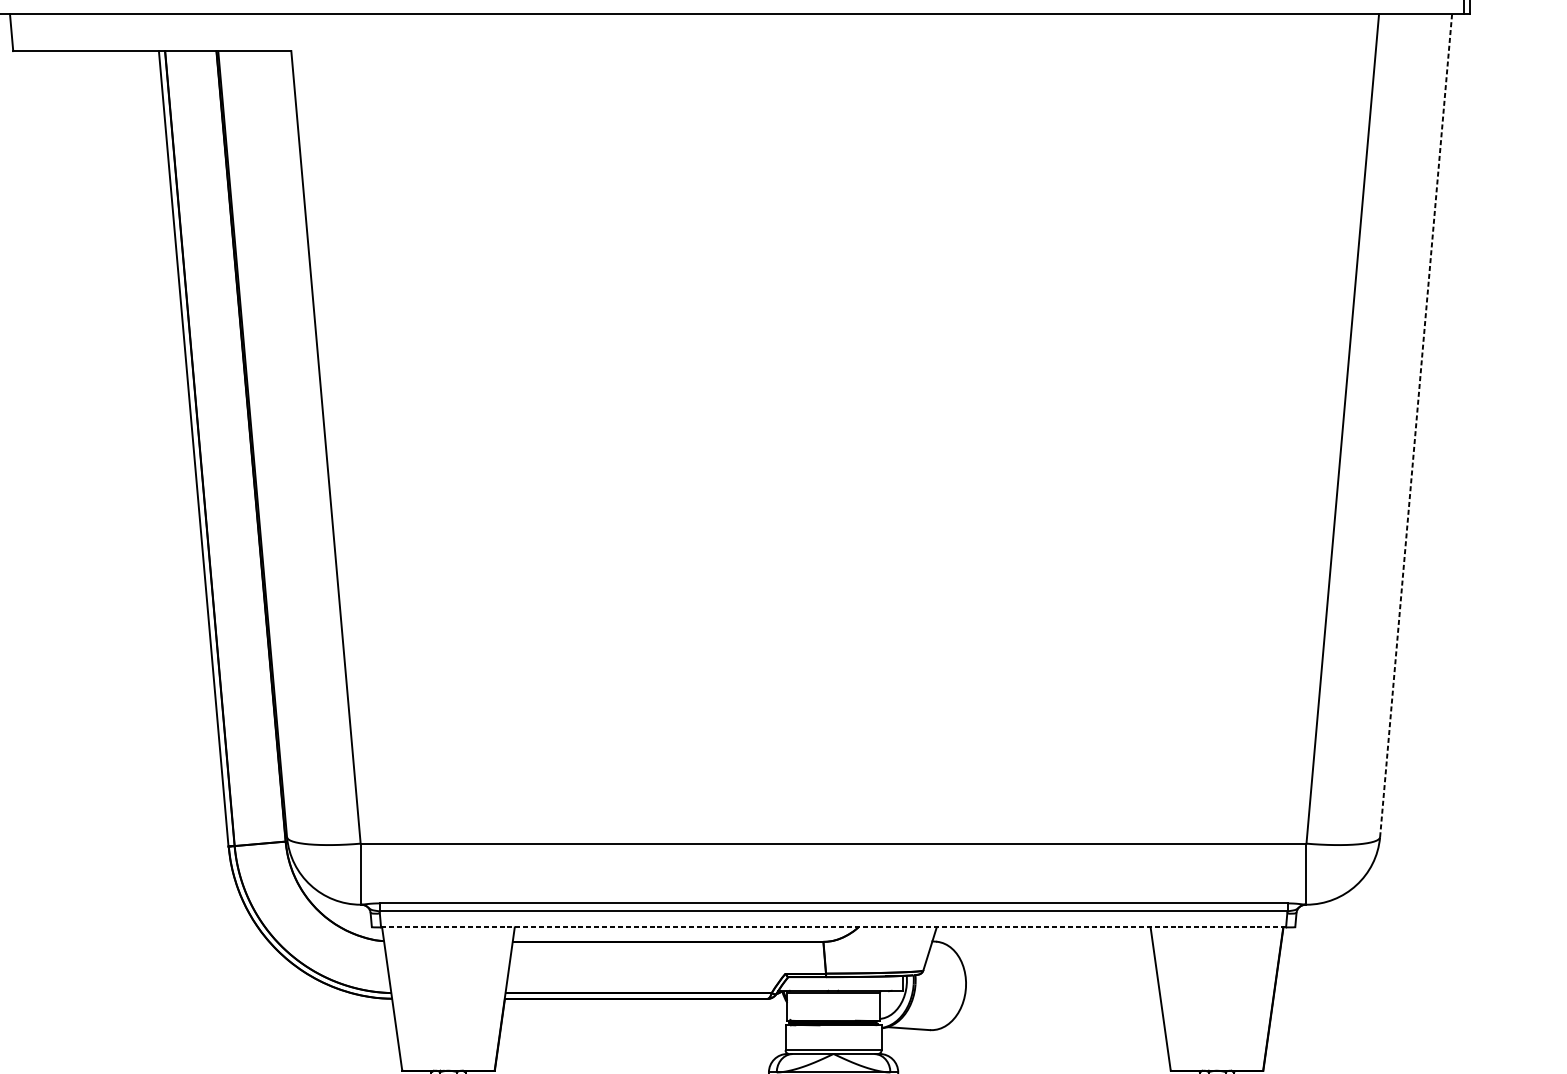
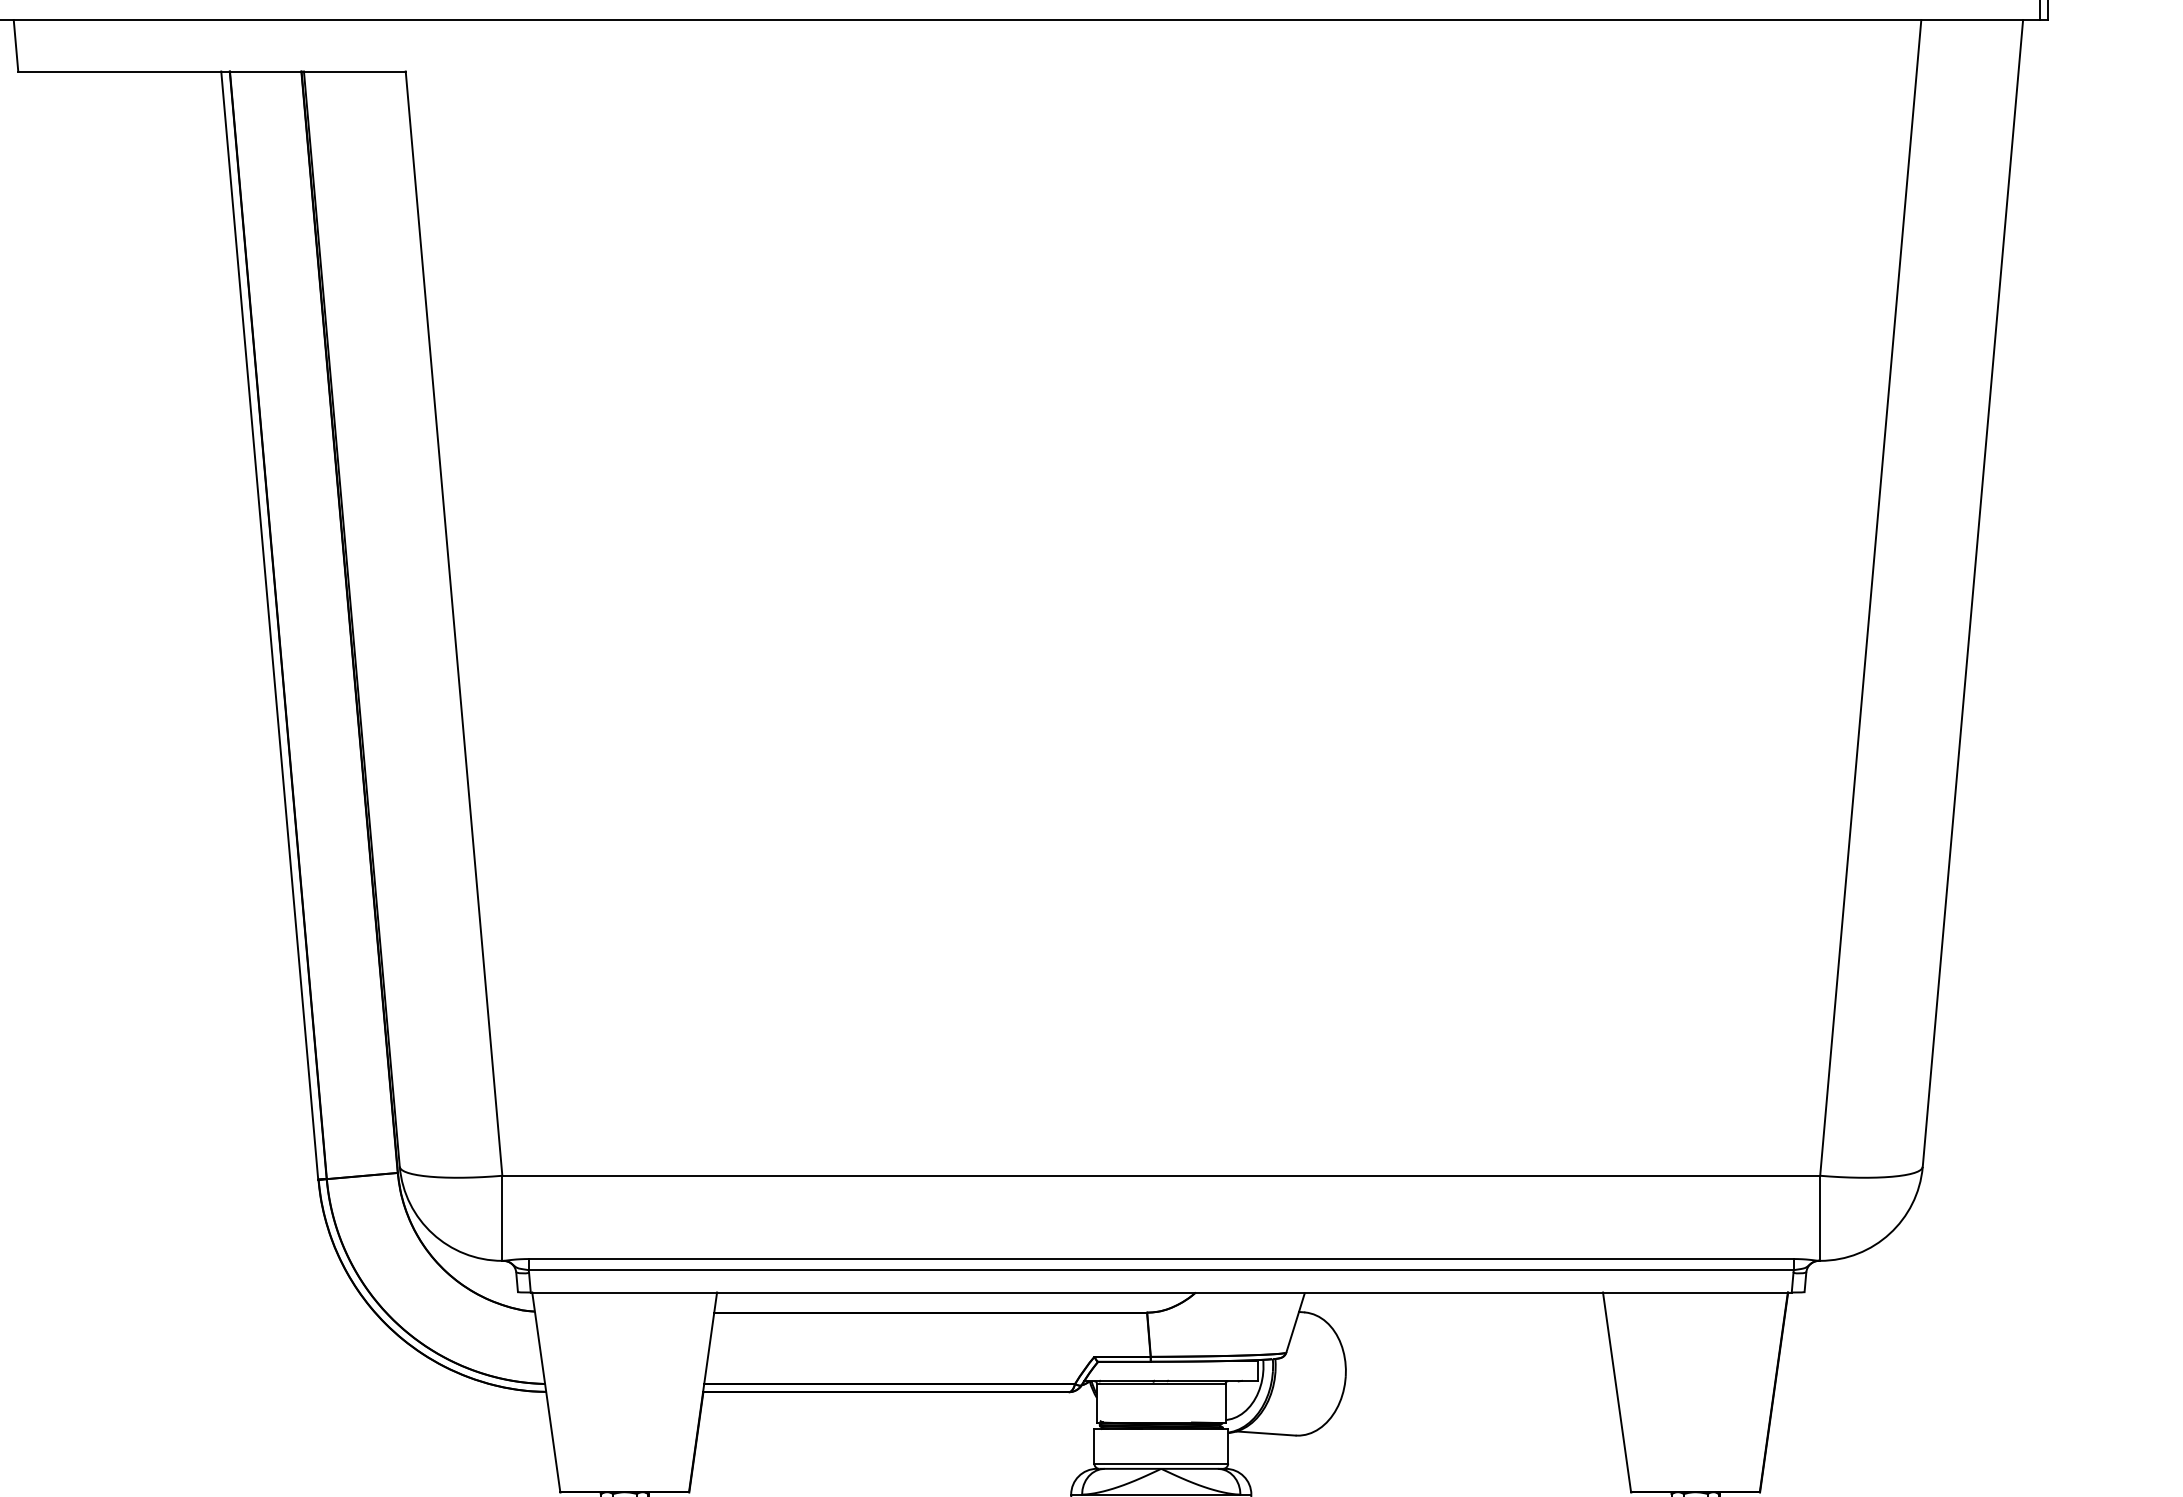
line: (1415, 425) -> (1972, 593), dashed -> solid
line: (833, 927) -> (1161, 1292), dashed -> solid

